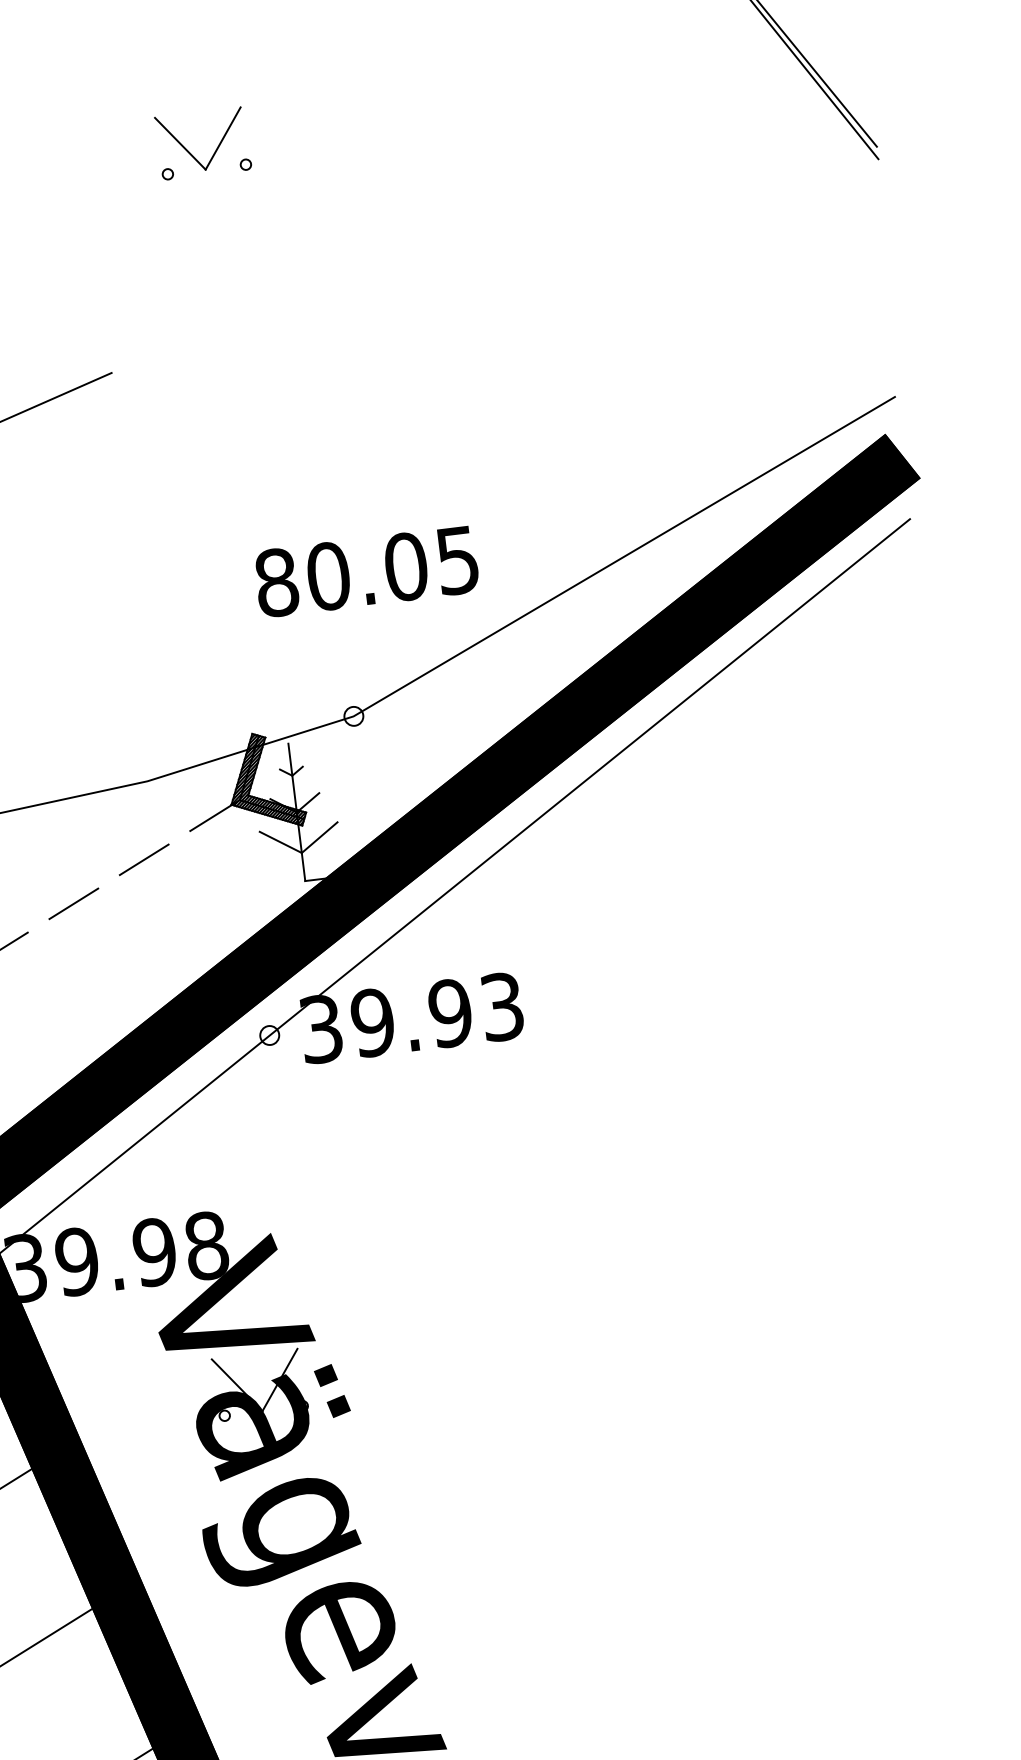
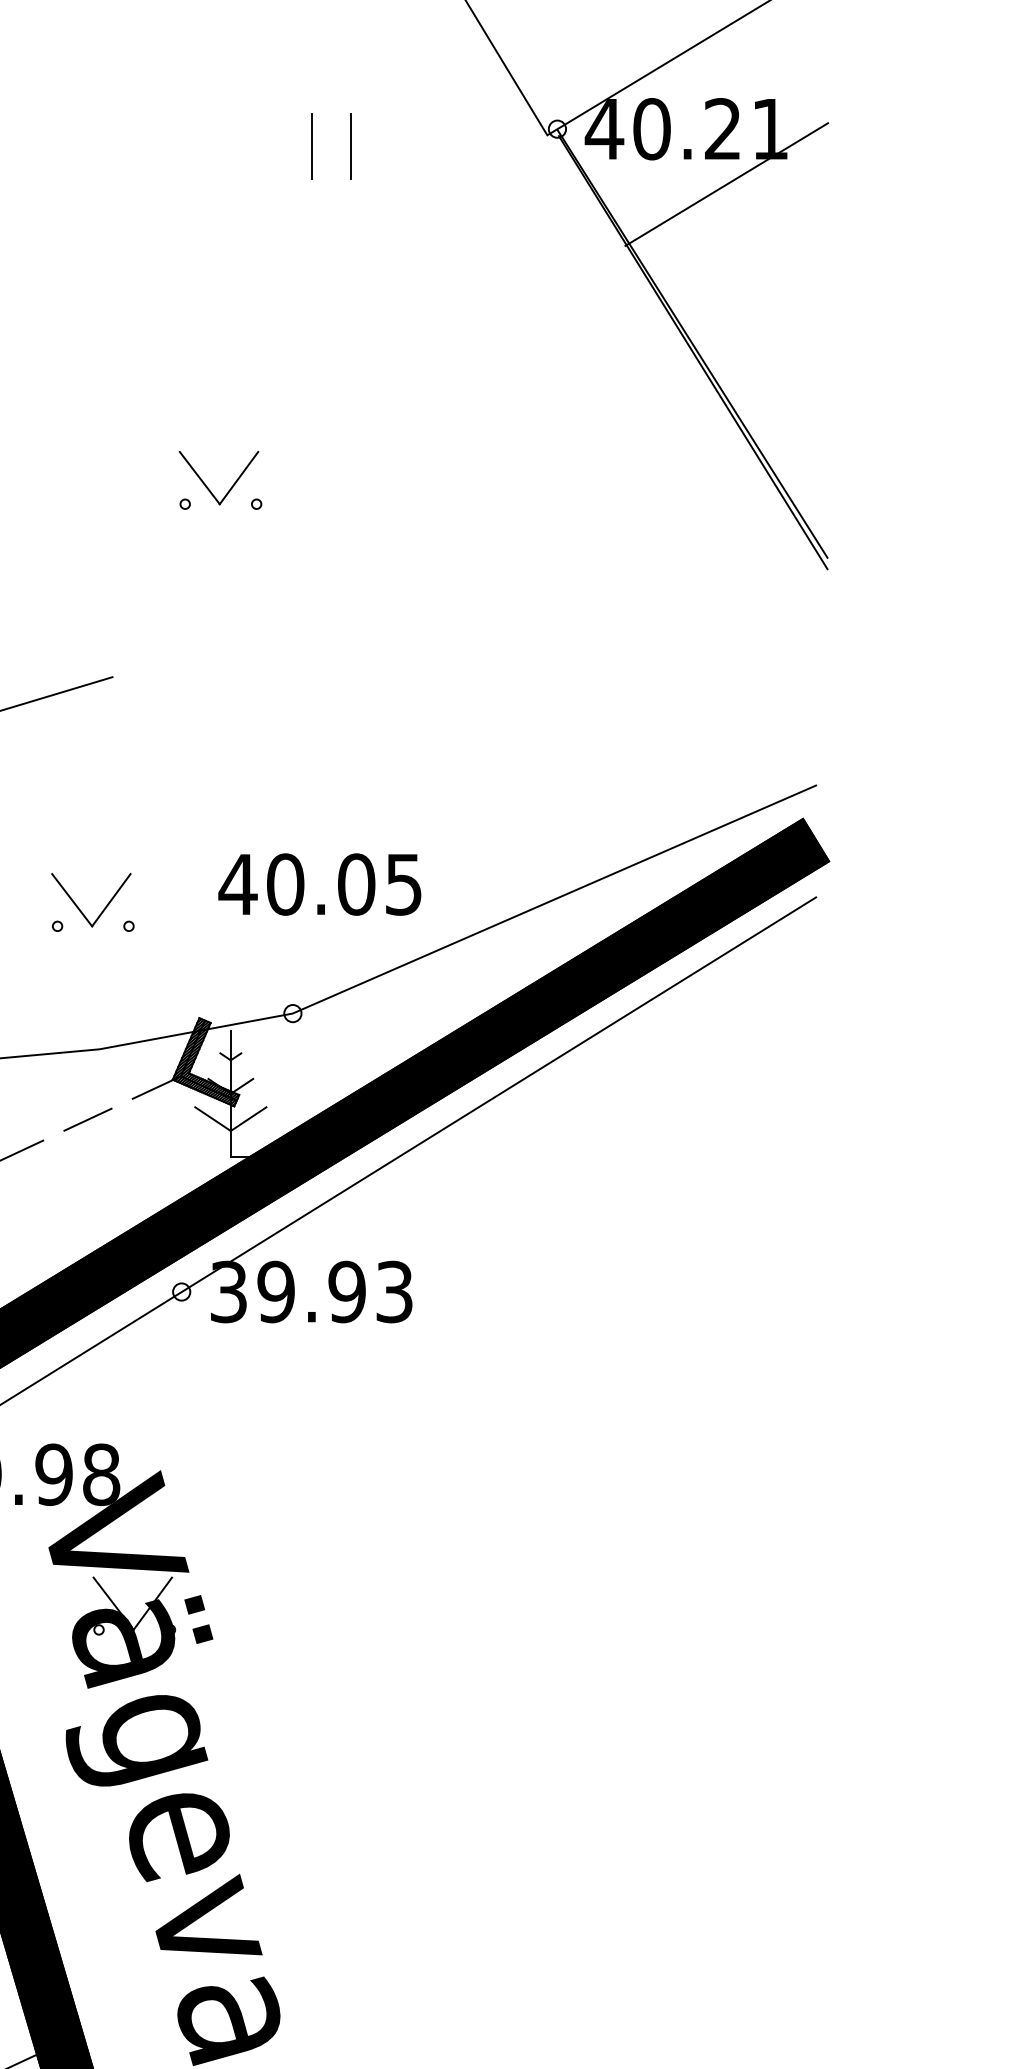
text: (276, 582) -> (237, 884), 80.05 -> 40.05
part: (131, 630) -> (101, 911), added

